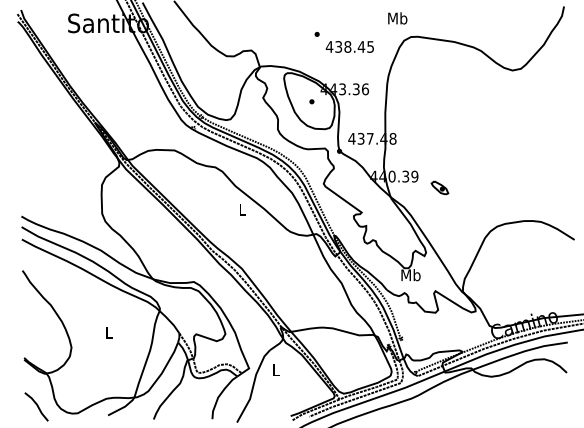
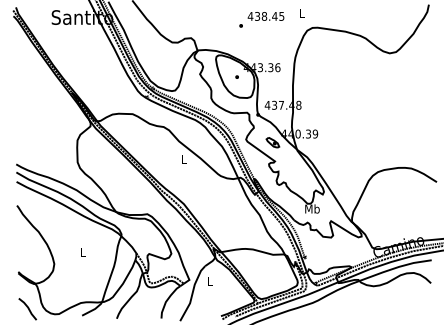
text: (397, 18) -> (302, 13), Mb -> L
text: (349, 46) -> (265, 16), moved
part: (439, 187) -> (272, 142), moved

